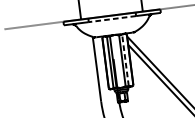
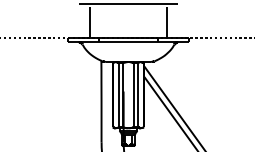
line: (112, 19) -> (128, 42), dashed -> solid
line: (125, 59) -> (138, 94), dashed -> solid

